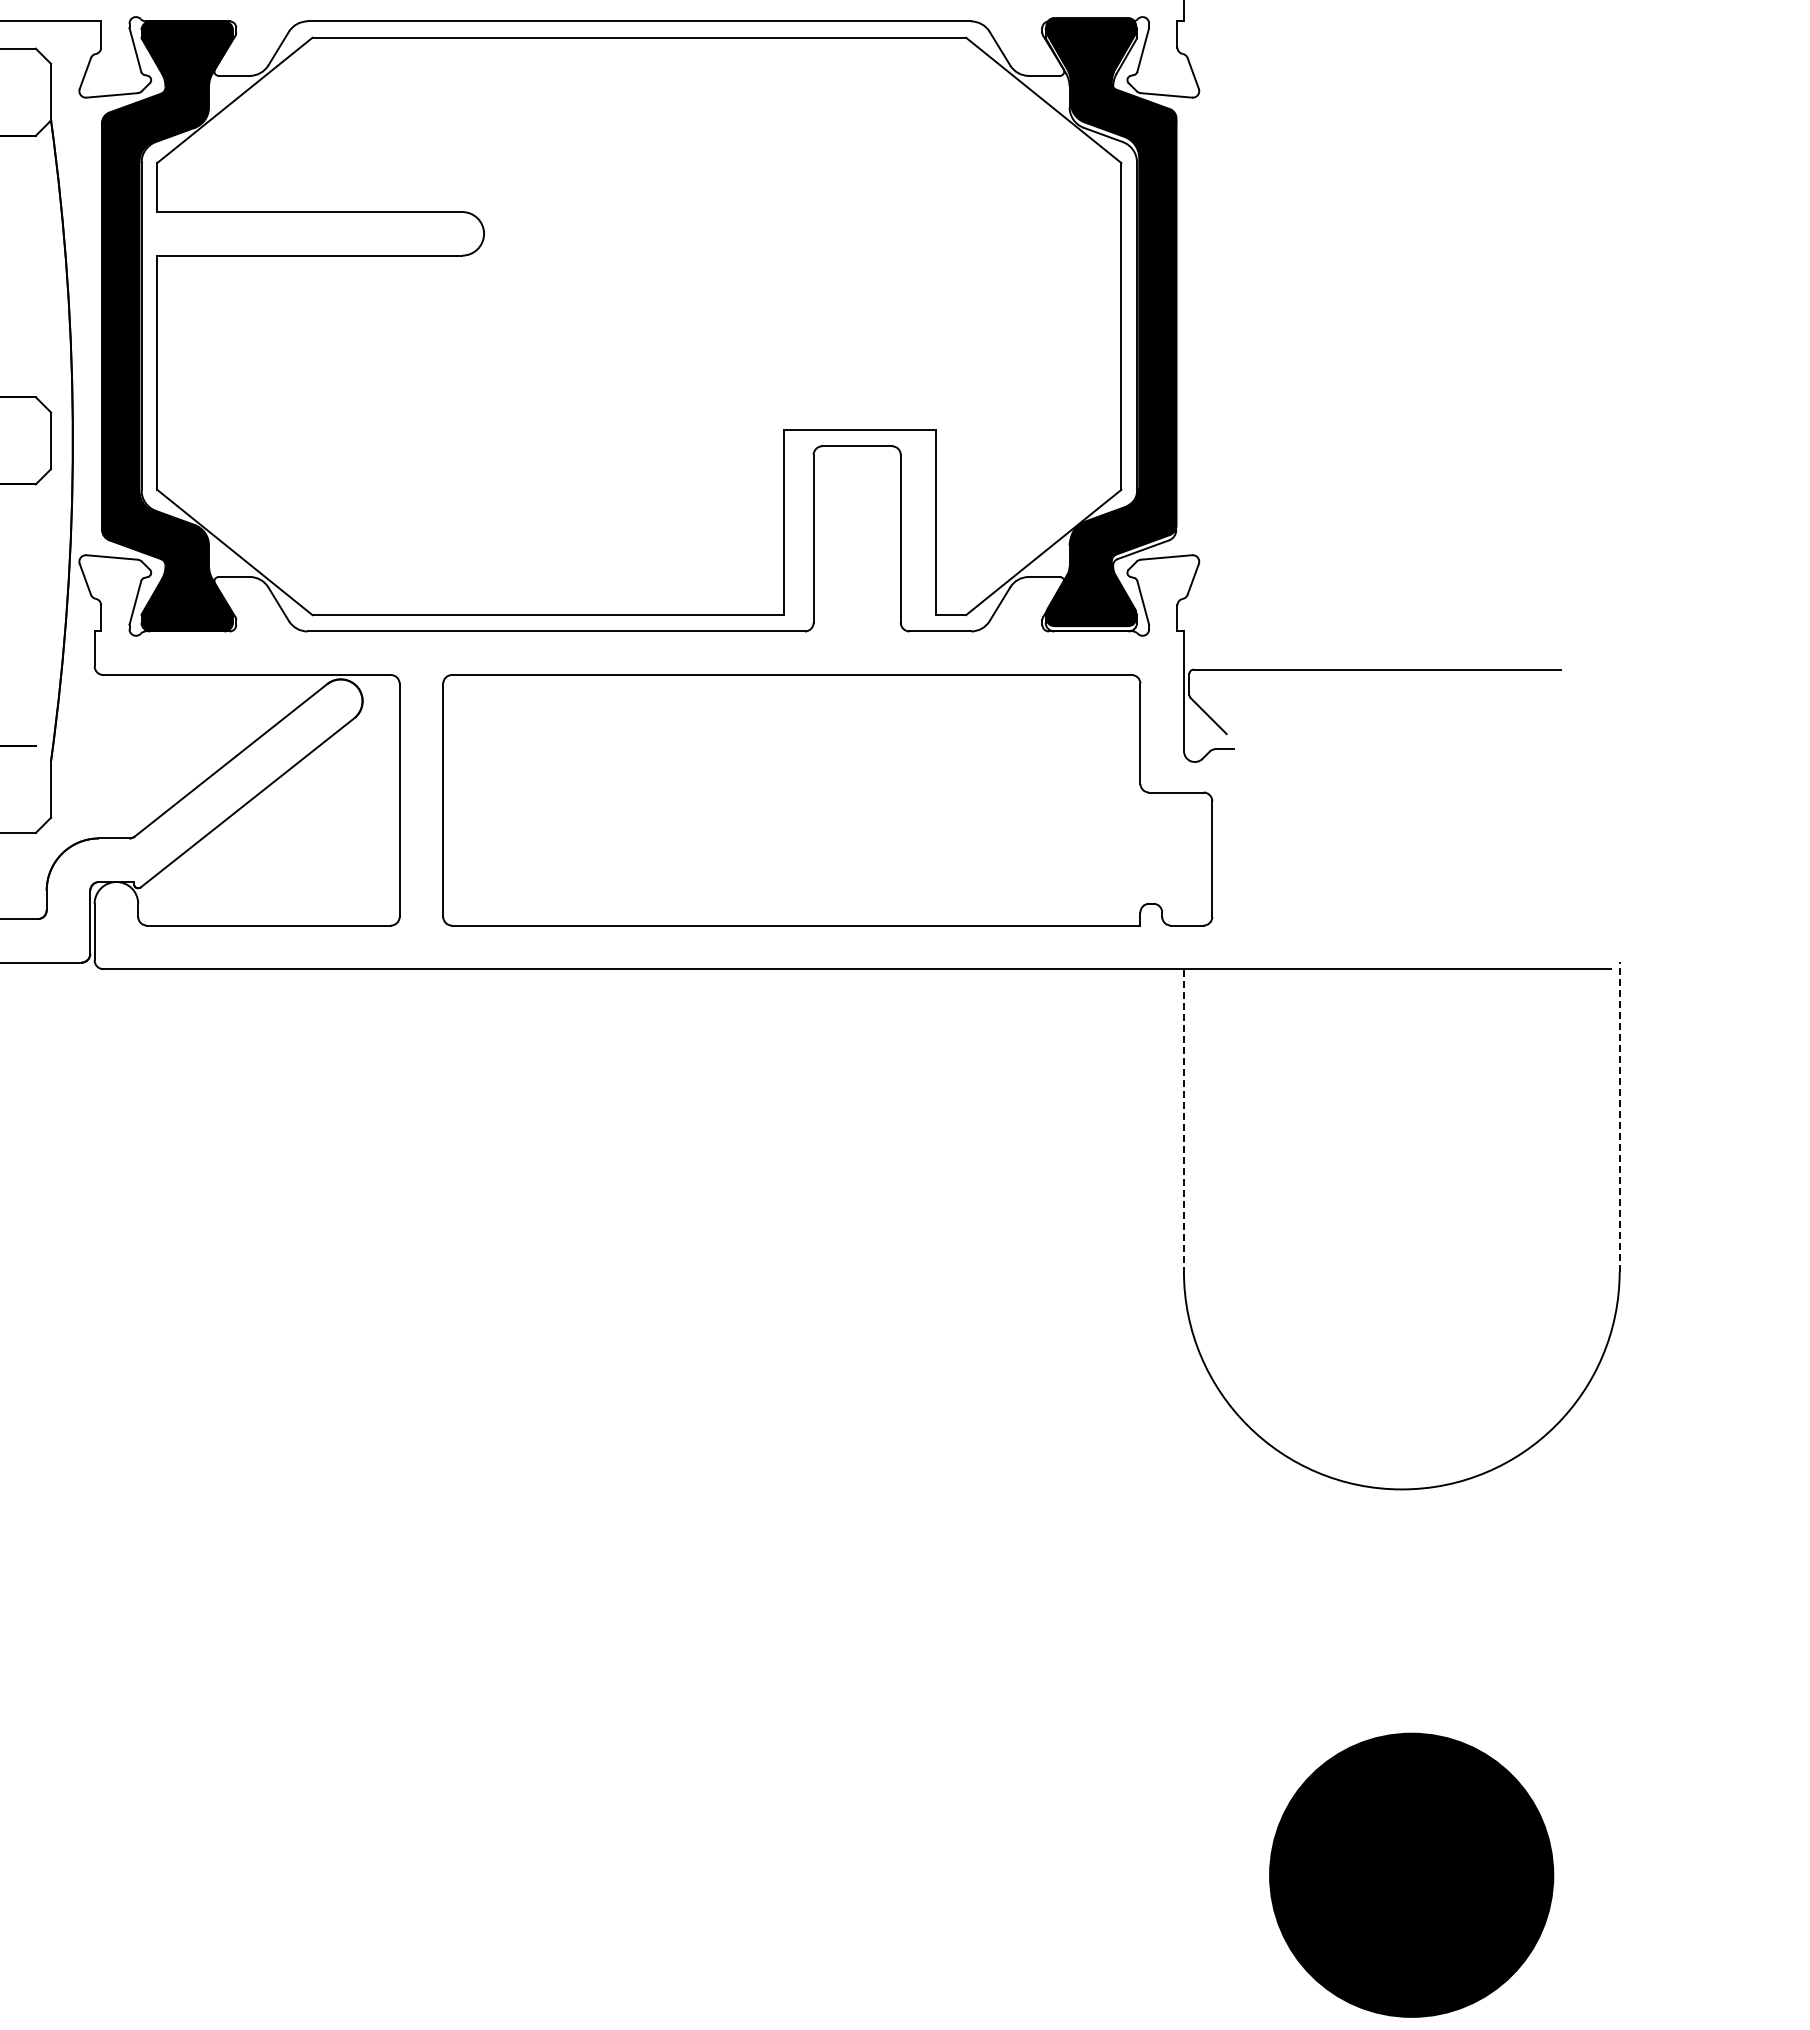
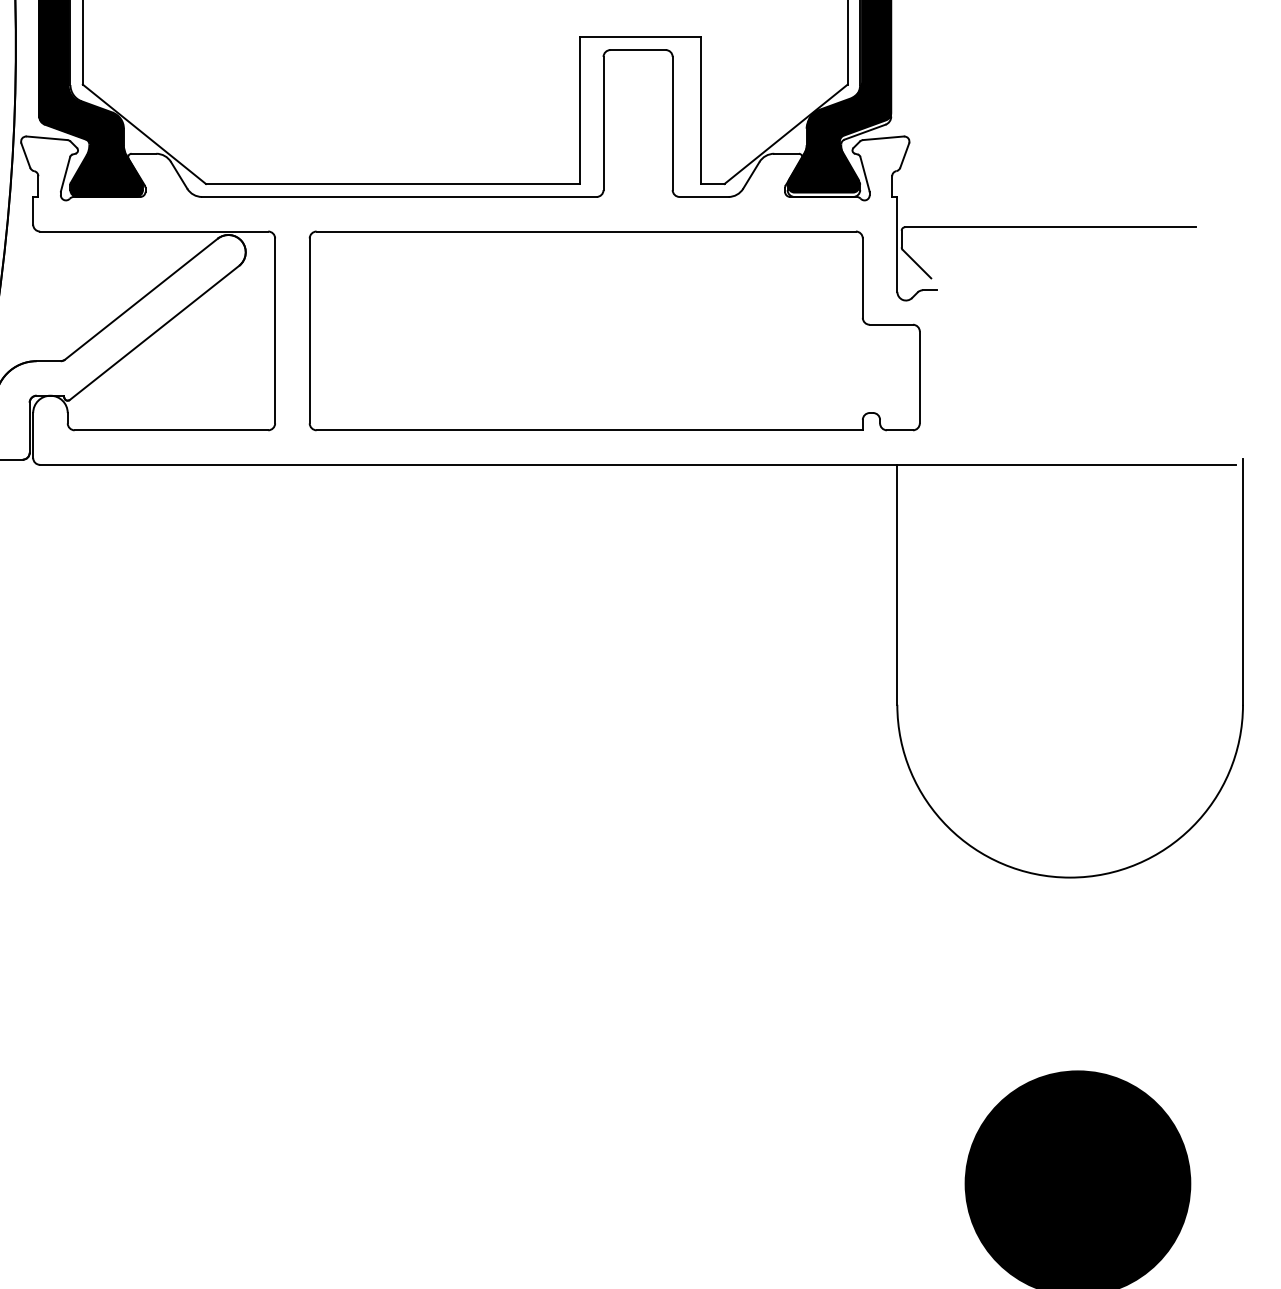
line: (1619, 1116) -> (1242, 581), dashed -> solid
line: (1183, 1120) -> (896, 584), dashed -> solid

